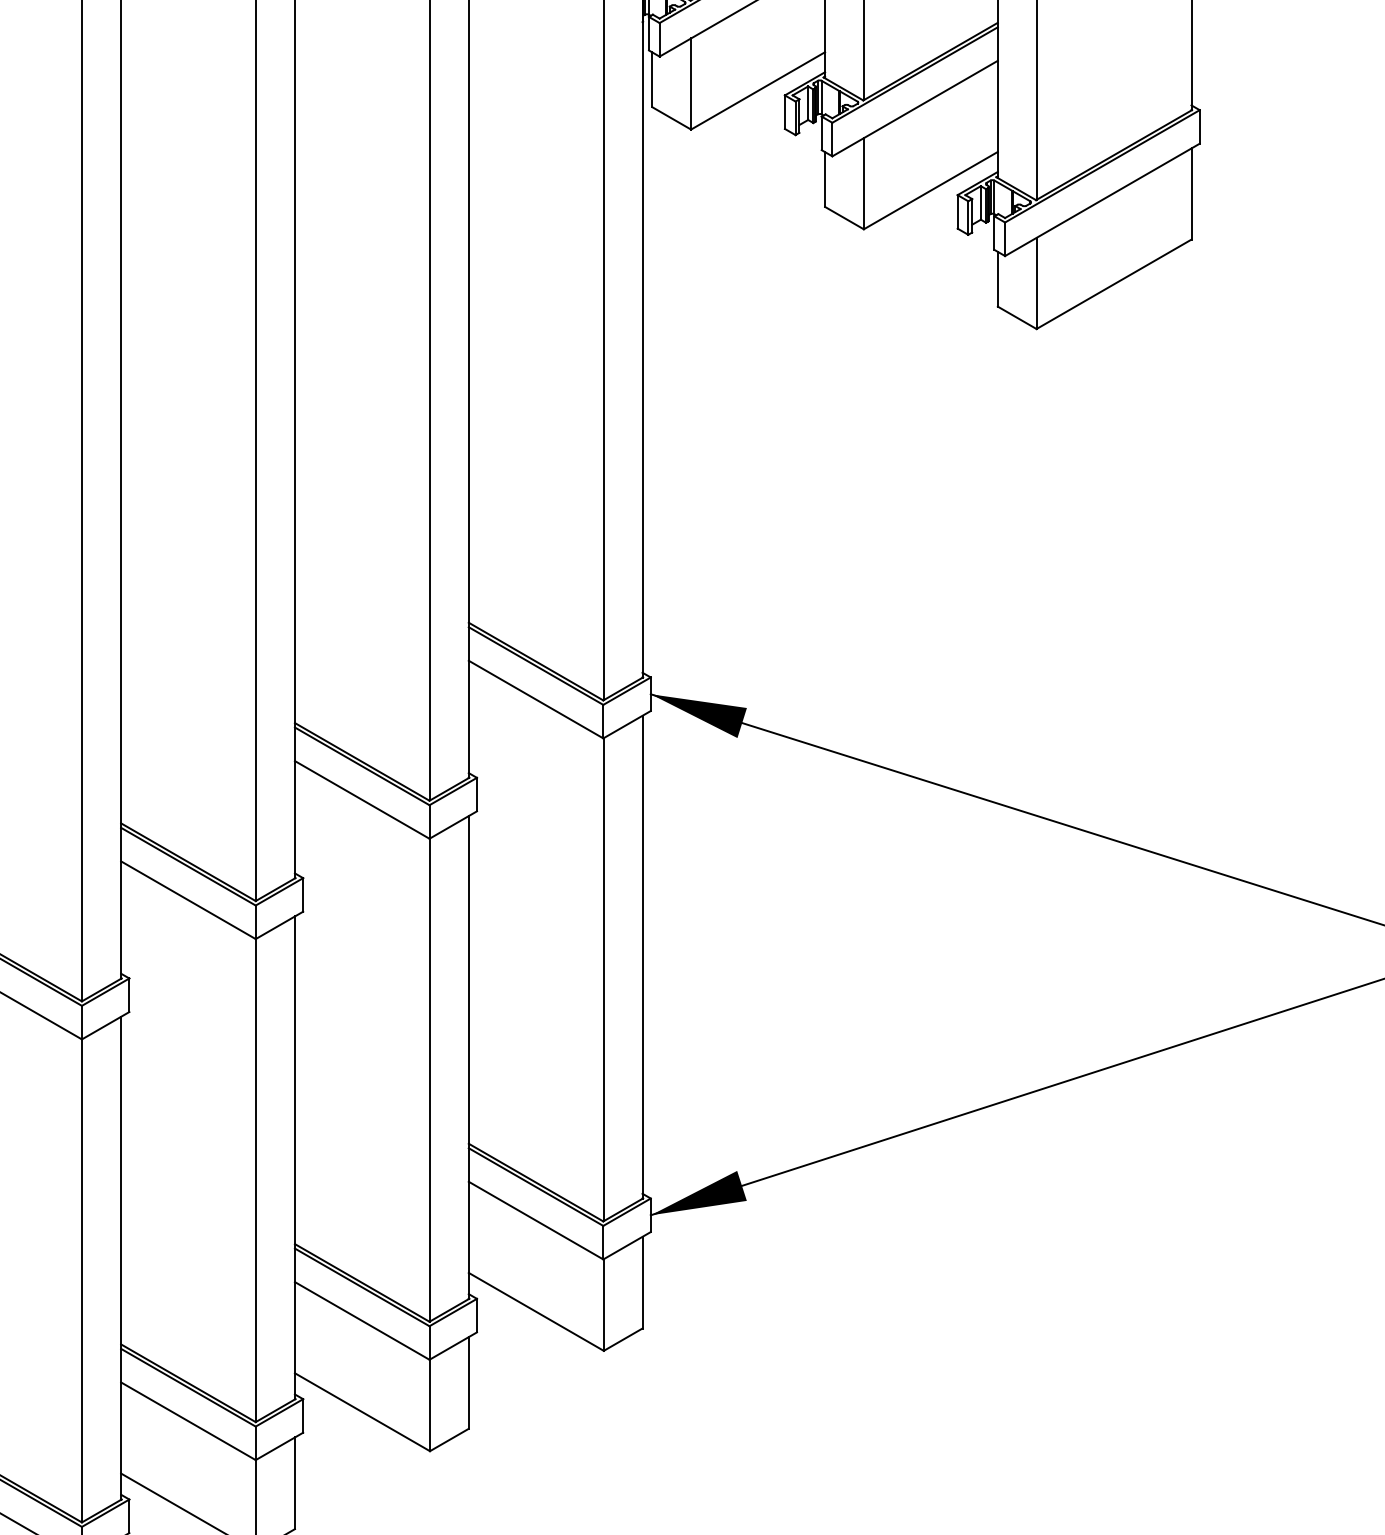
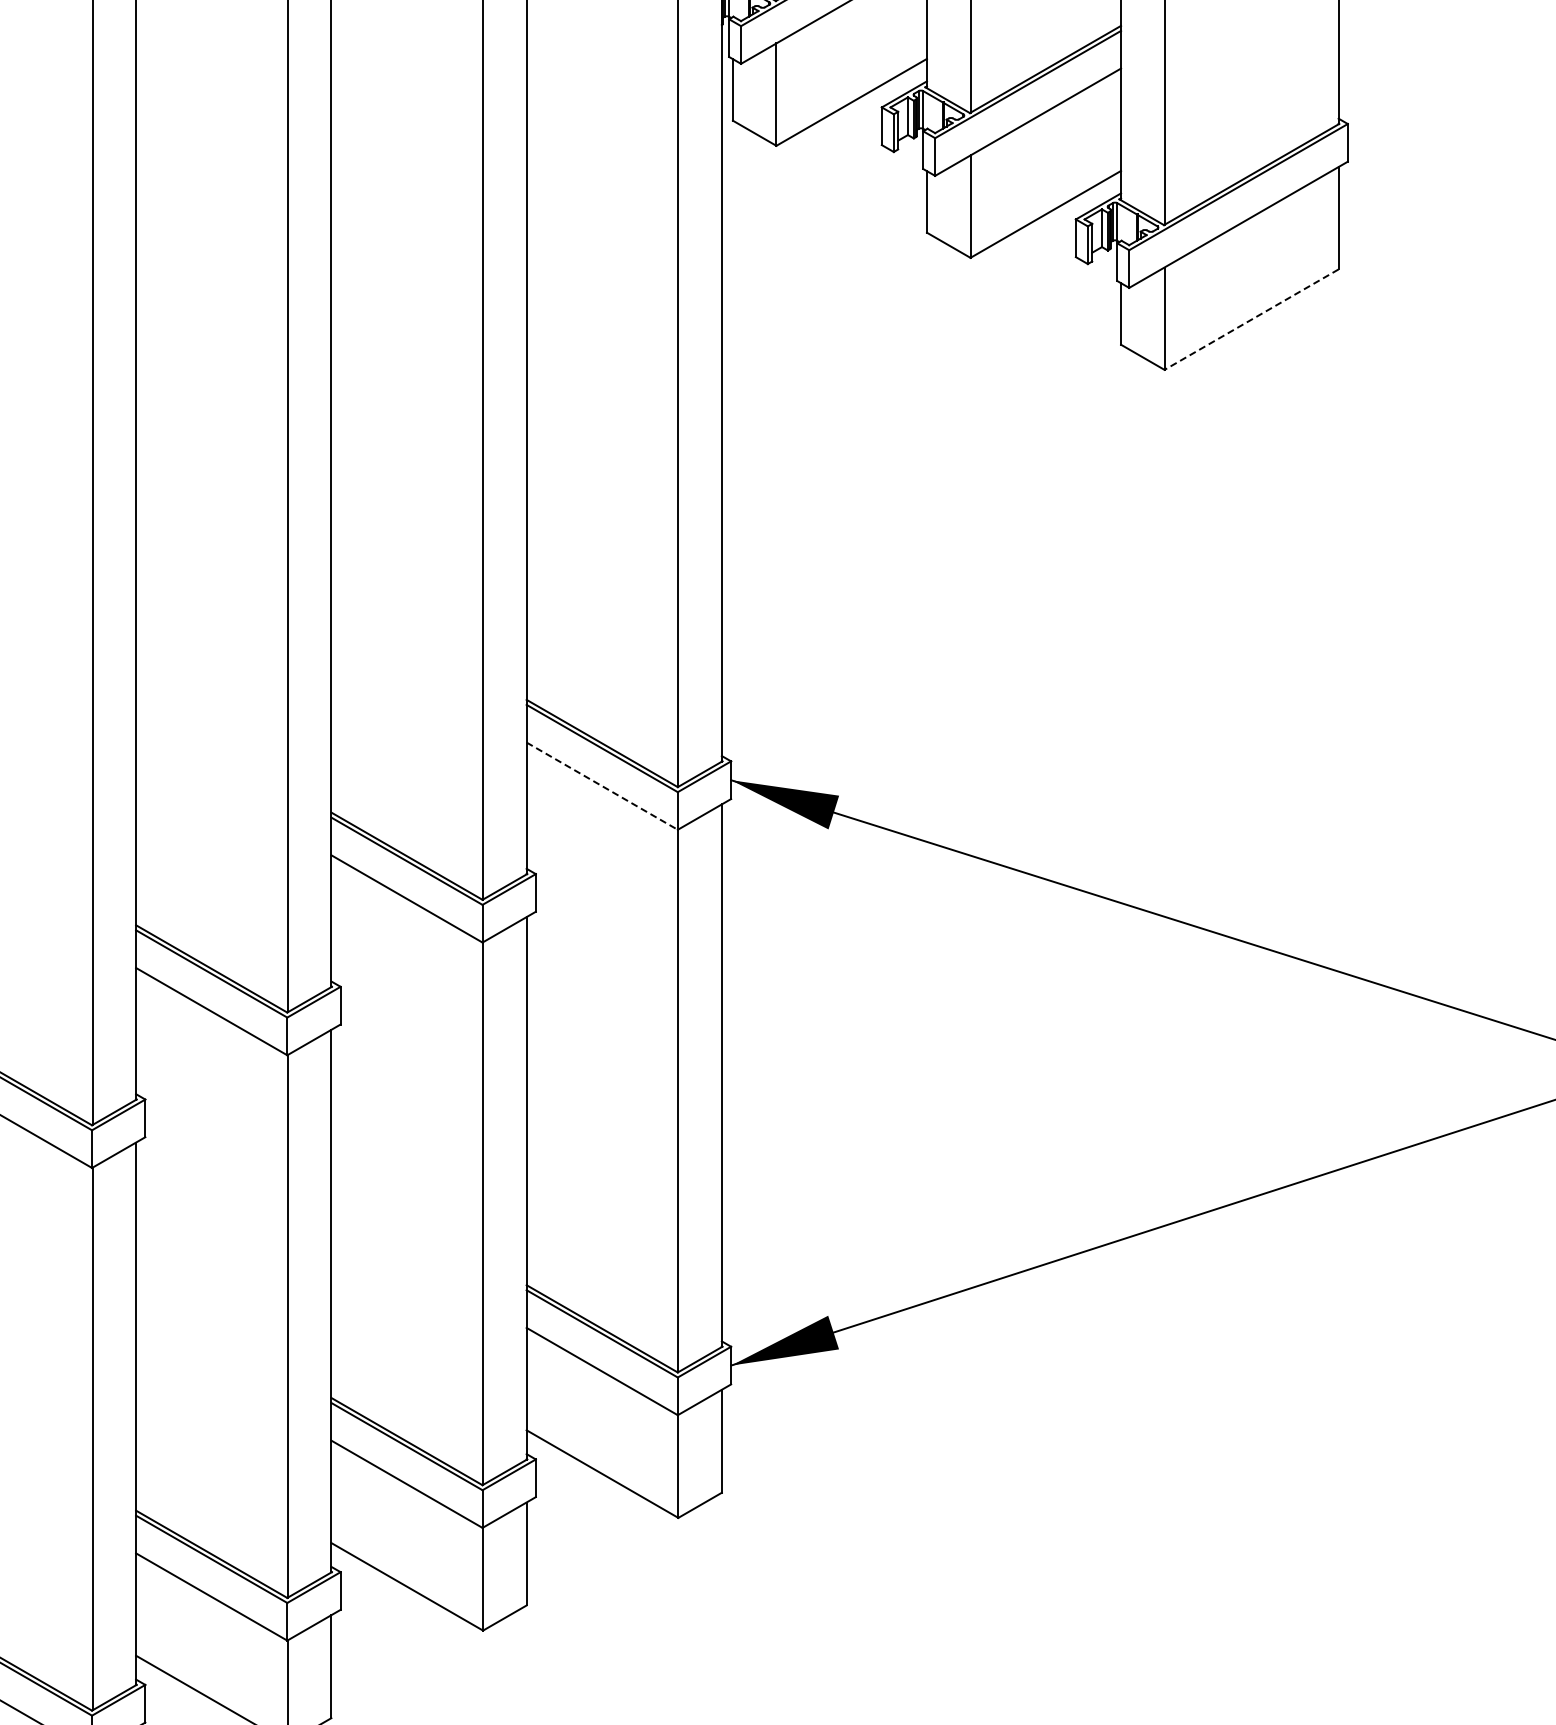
line: (1113, 284) -> (1251, 319), solid -> dashed
line: (536, 699) -> (602, 786), solid -> dashed

